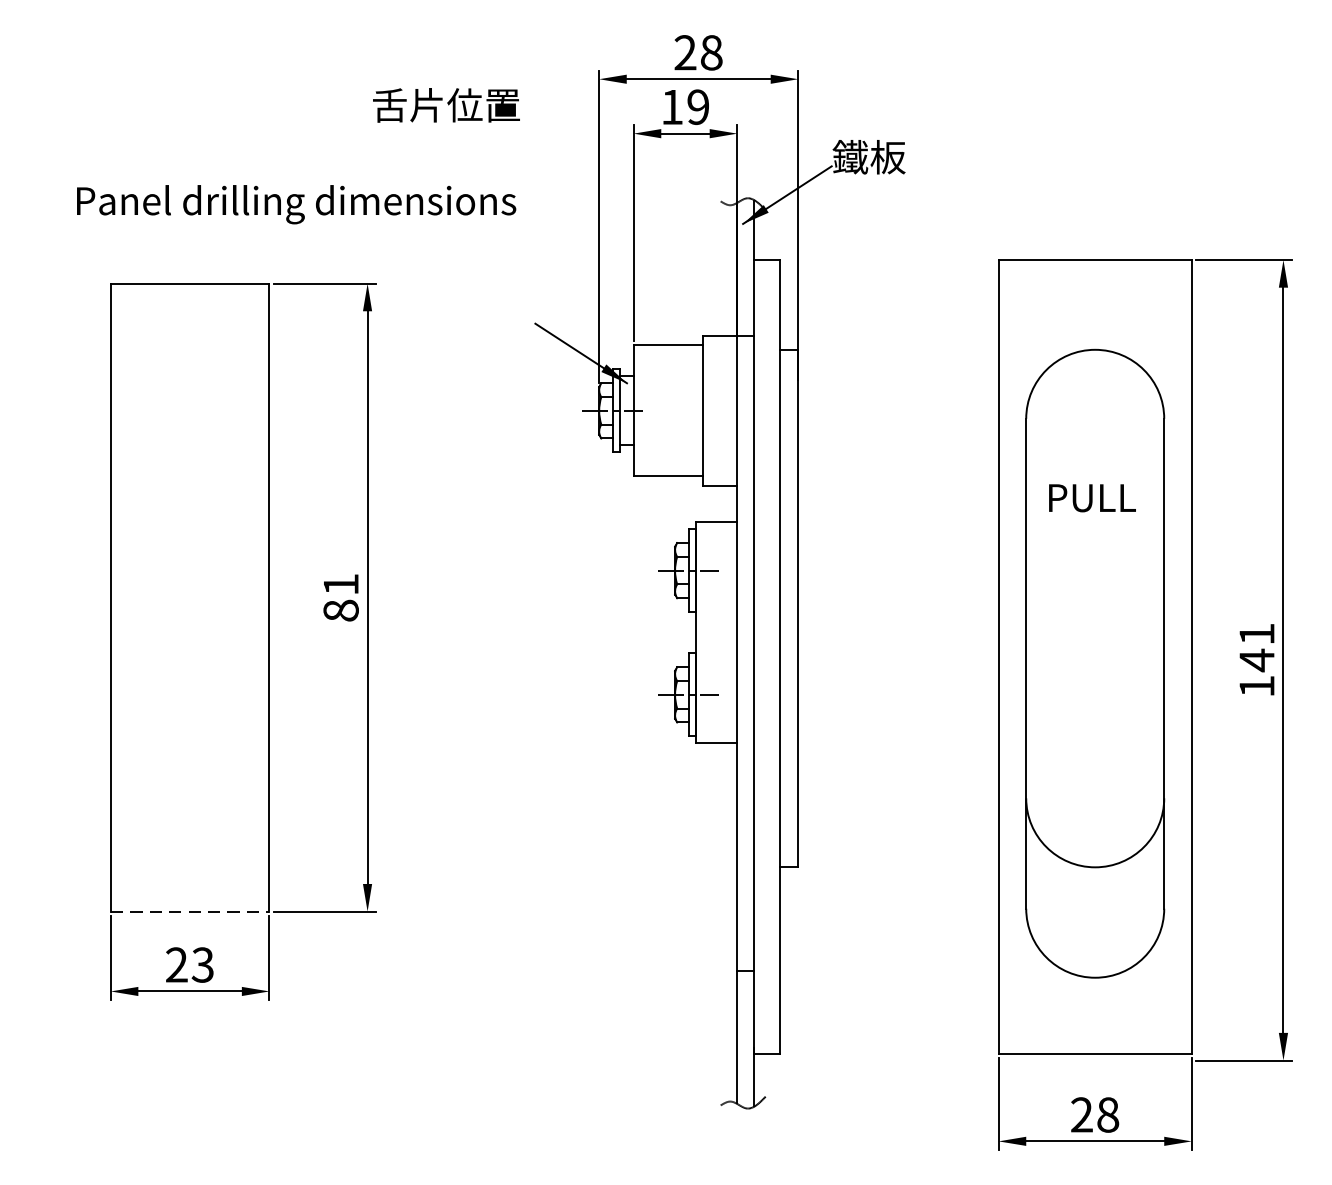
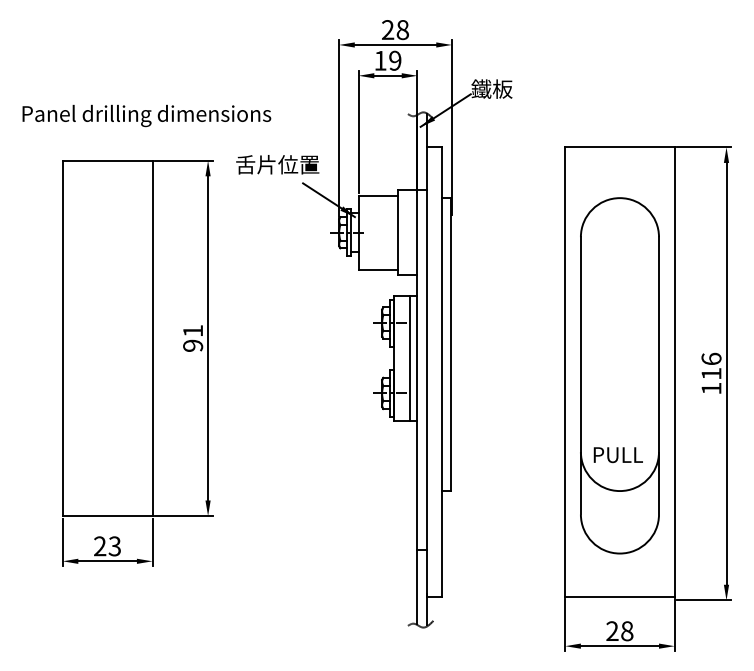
text: (446, 104) -> (277, 164), moved
text: (295, 203) -> (146, 115), moved
text: (1090, 498) -> (617, 455), moved
text: (341, 610) -> (193, 345), 81 -> 91
line: (723, 631) -> (409, 357), added
text: (1256, 647) -> (711, 366), 141 -> 116
line: (189, 912) -> (107, 516), dashed -> solid

